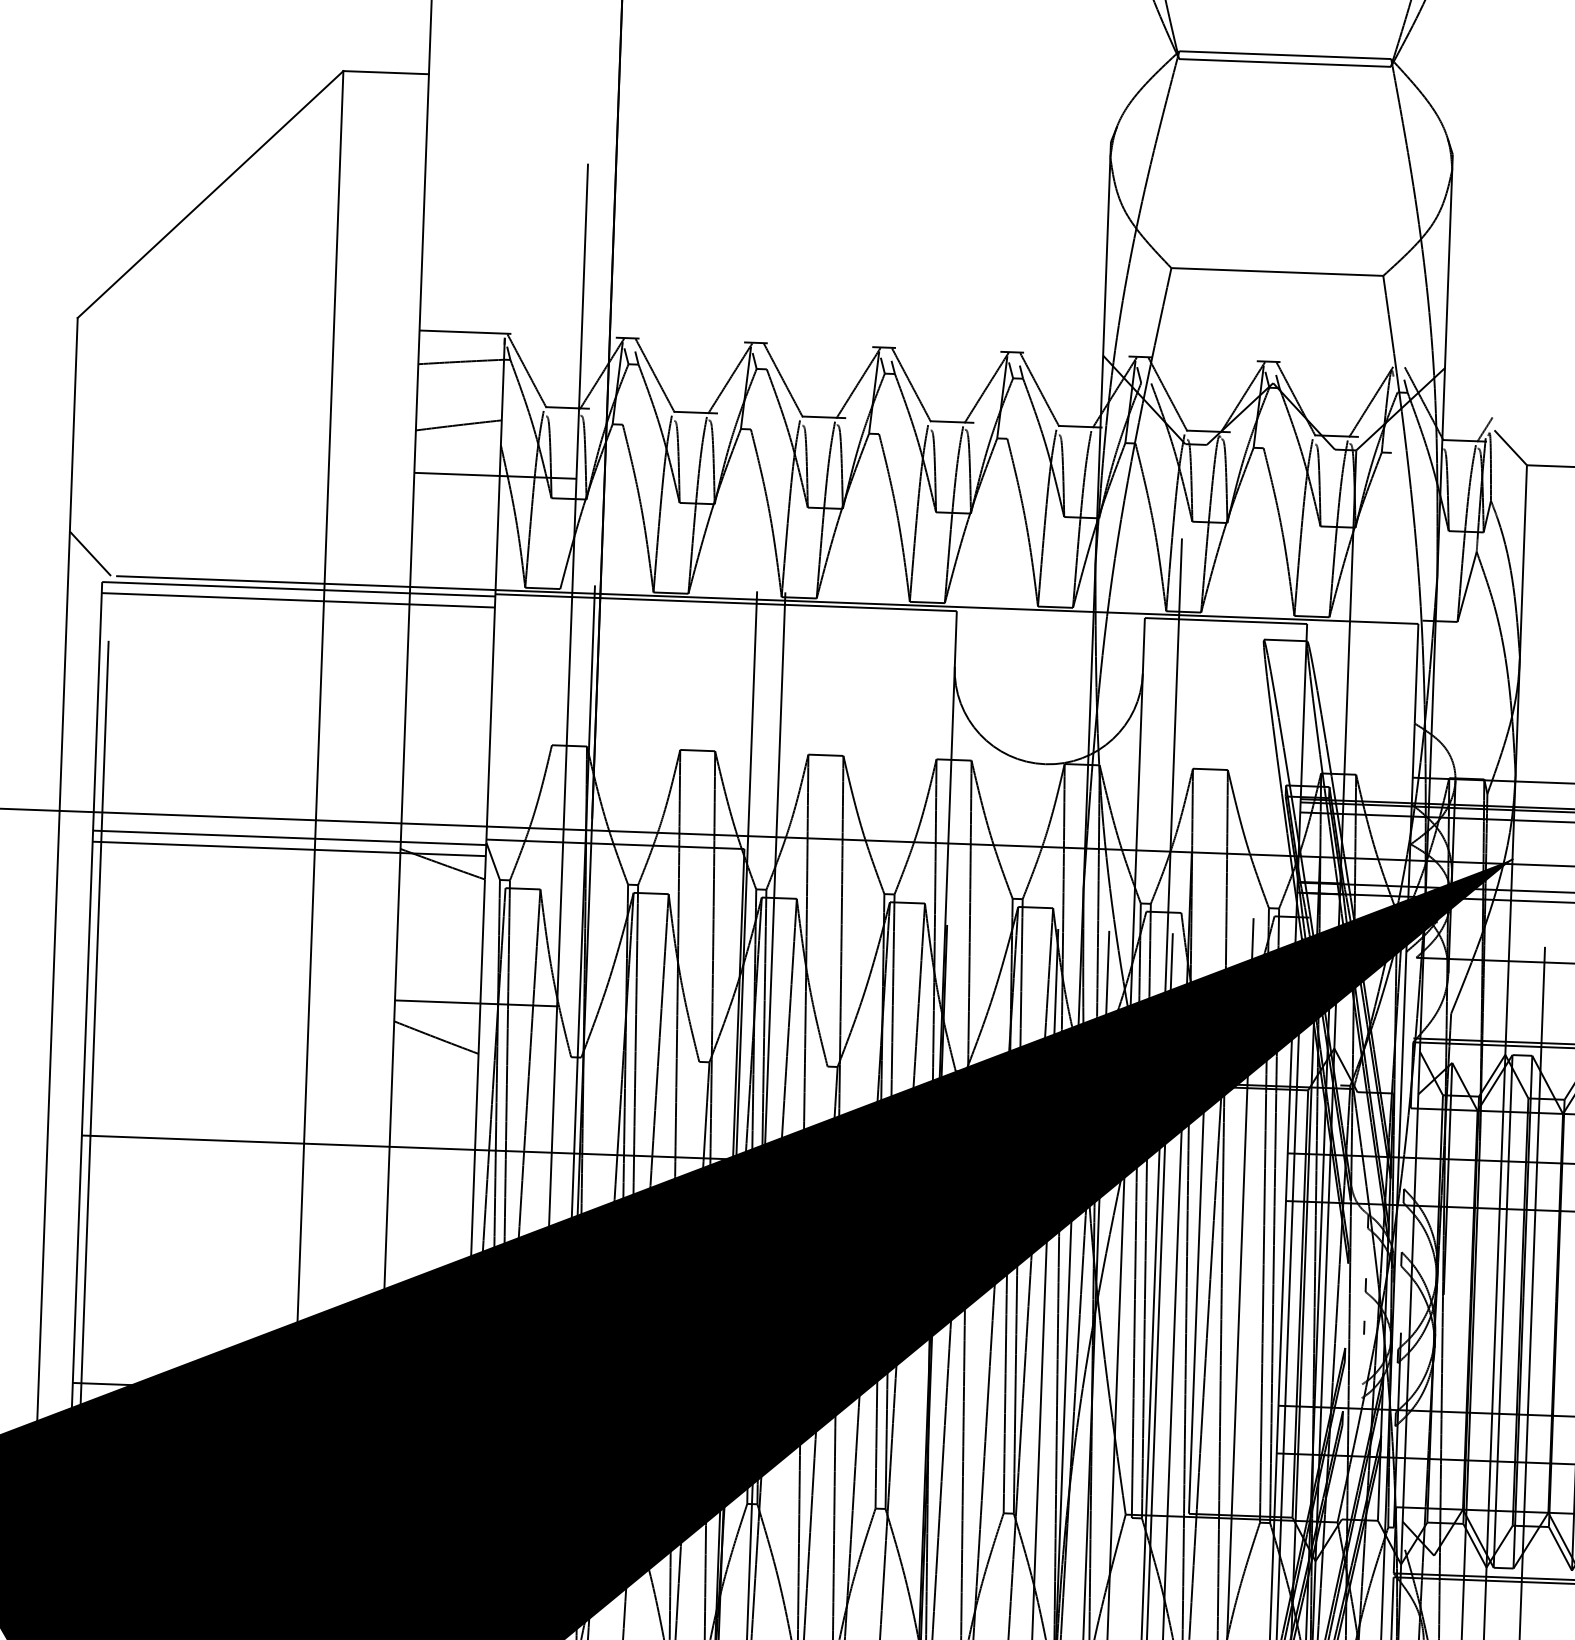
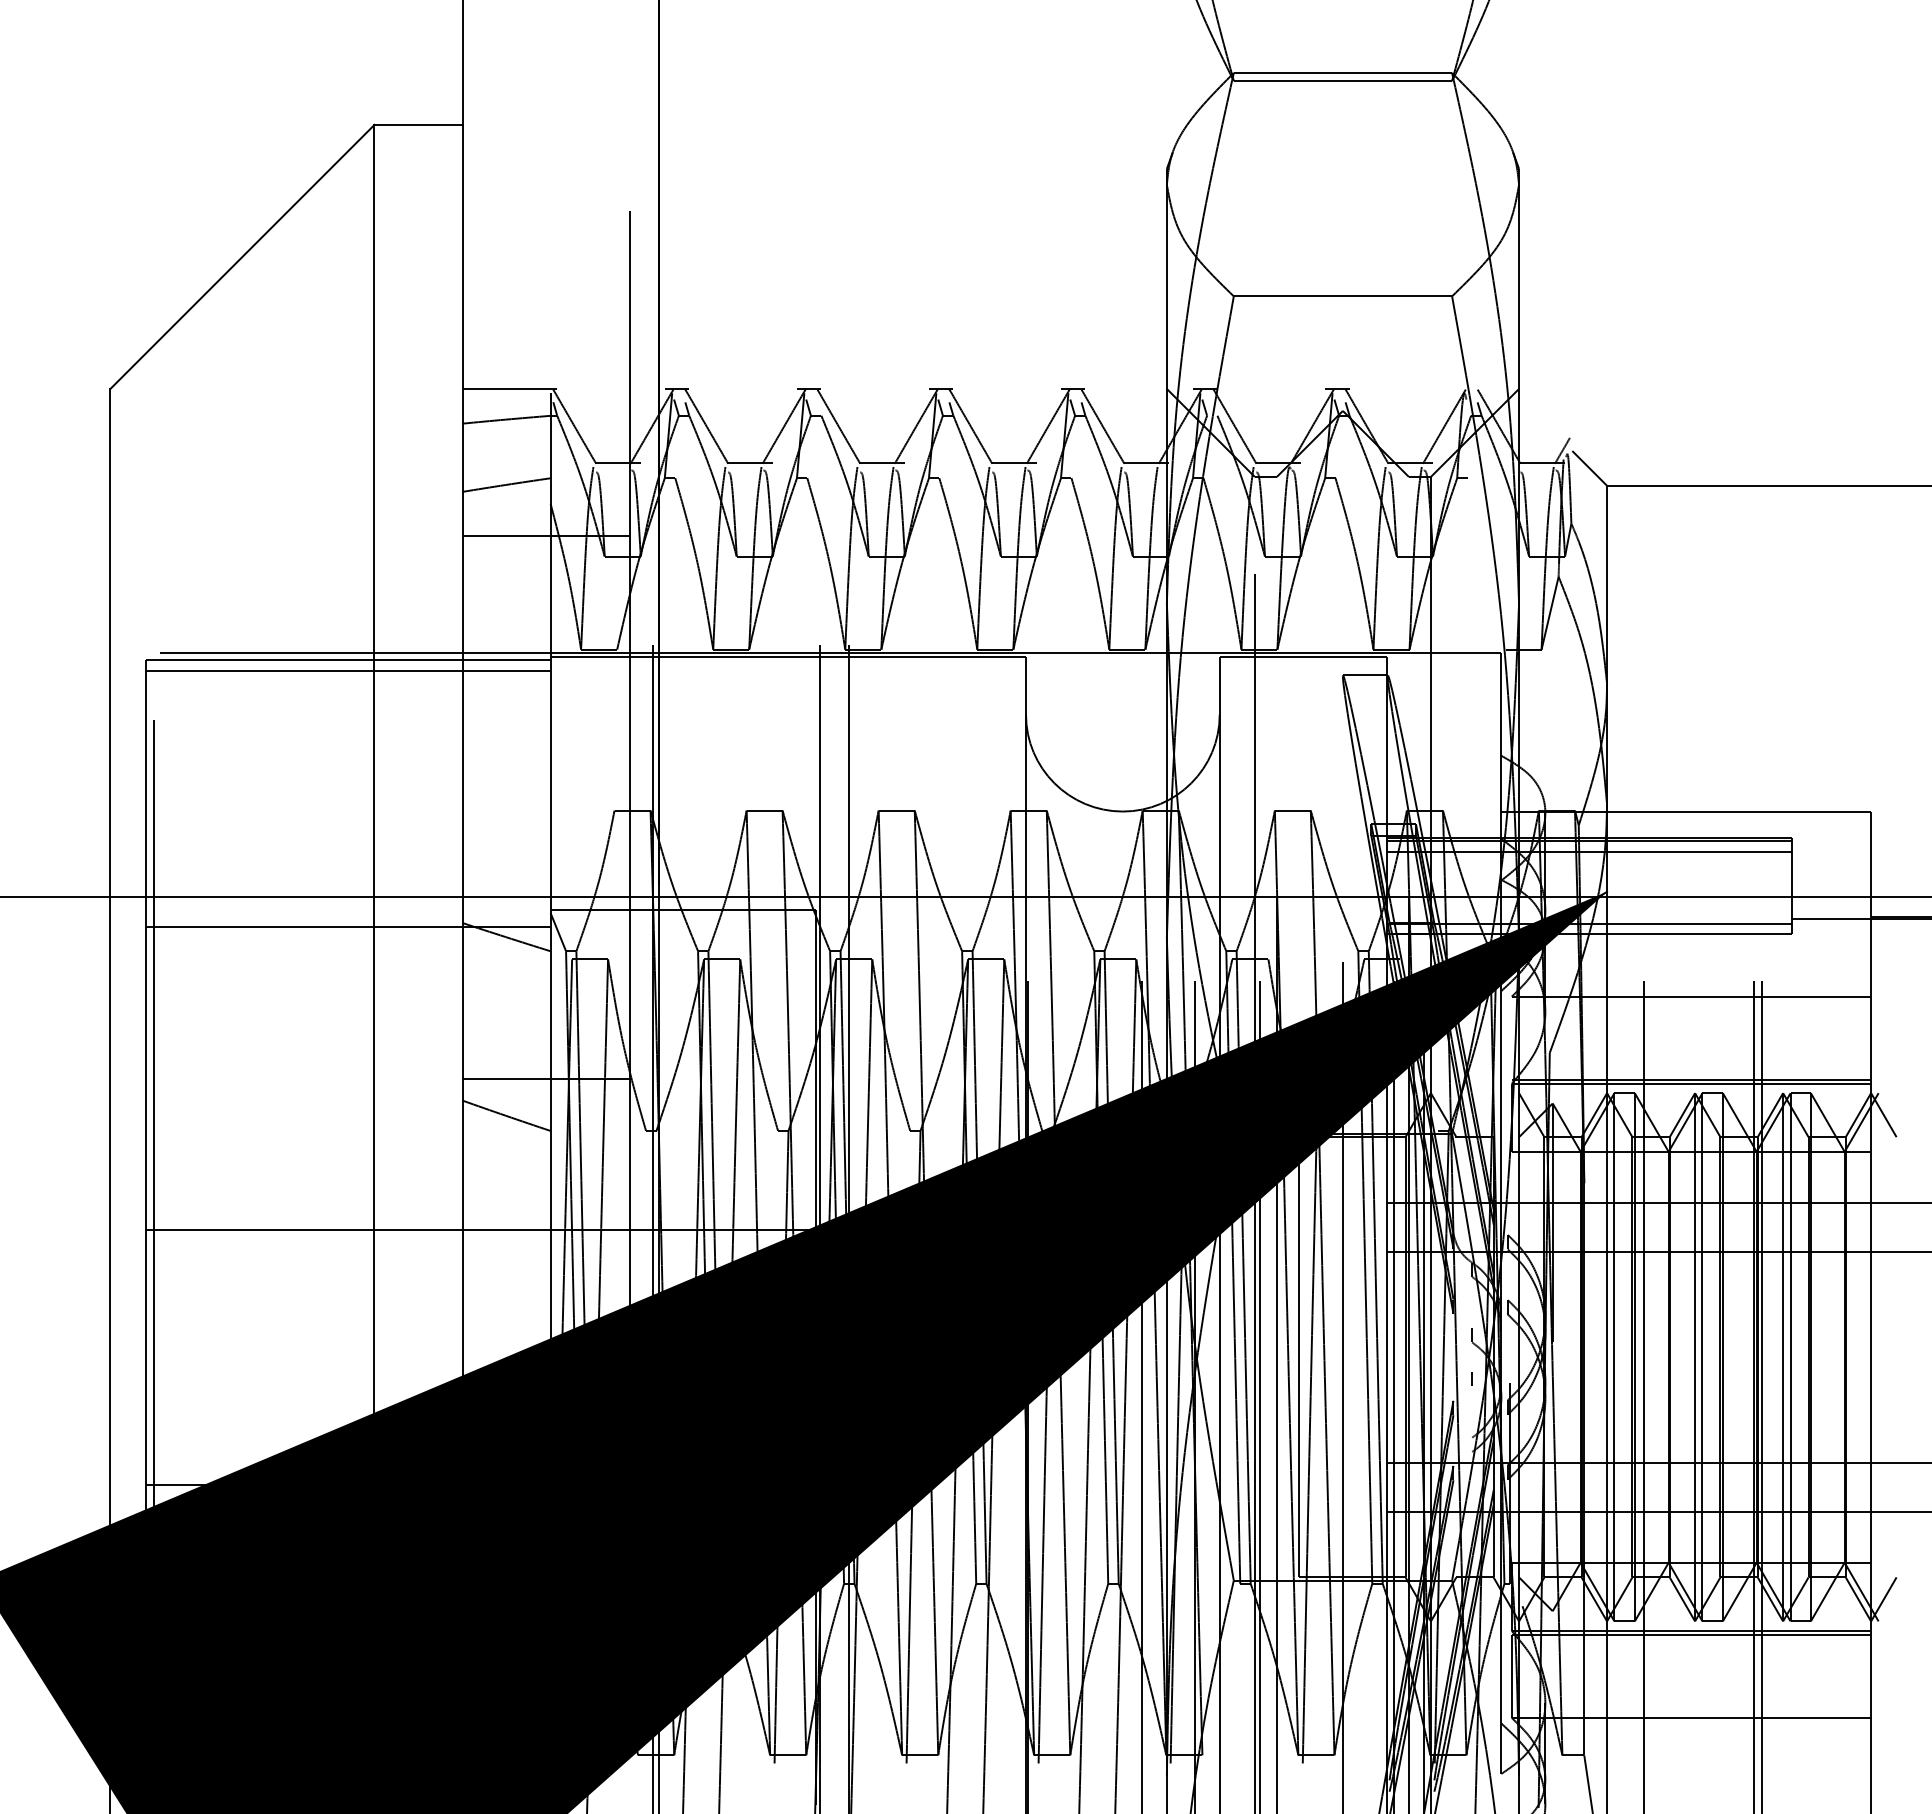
line: (90, 553) -> (132, 630), removed
line: (289, 837) -> (347, 915), removed

